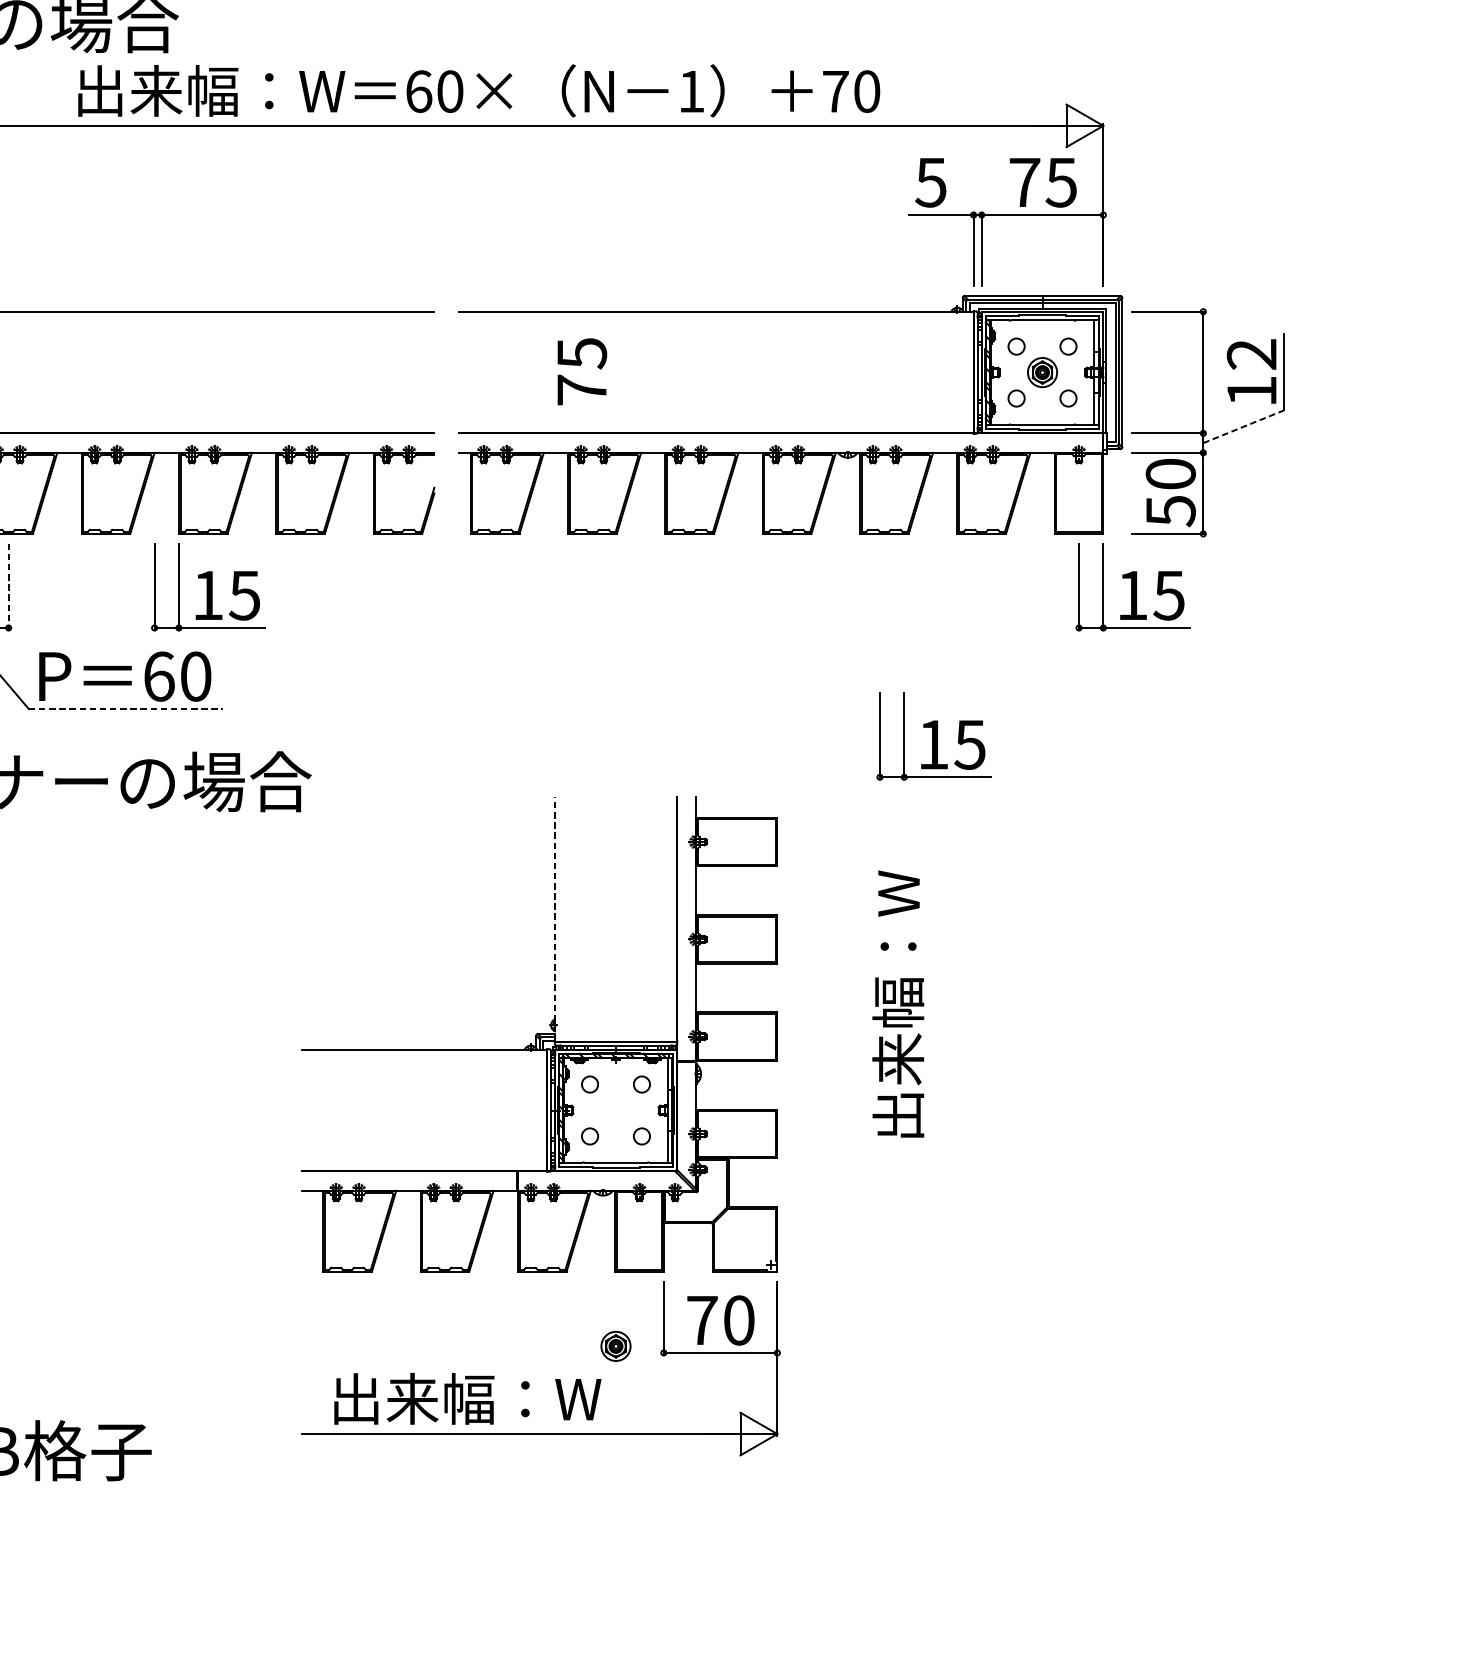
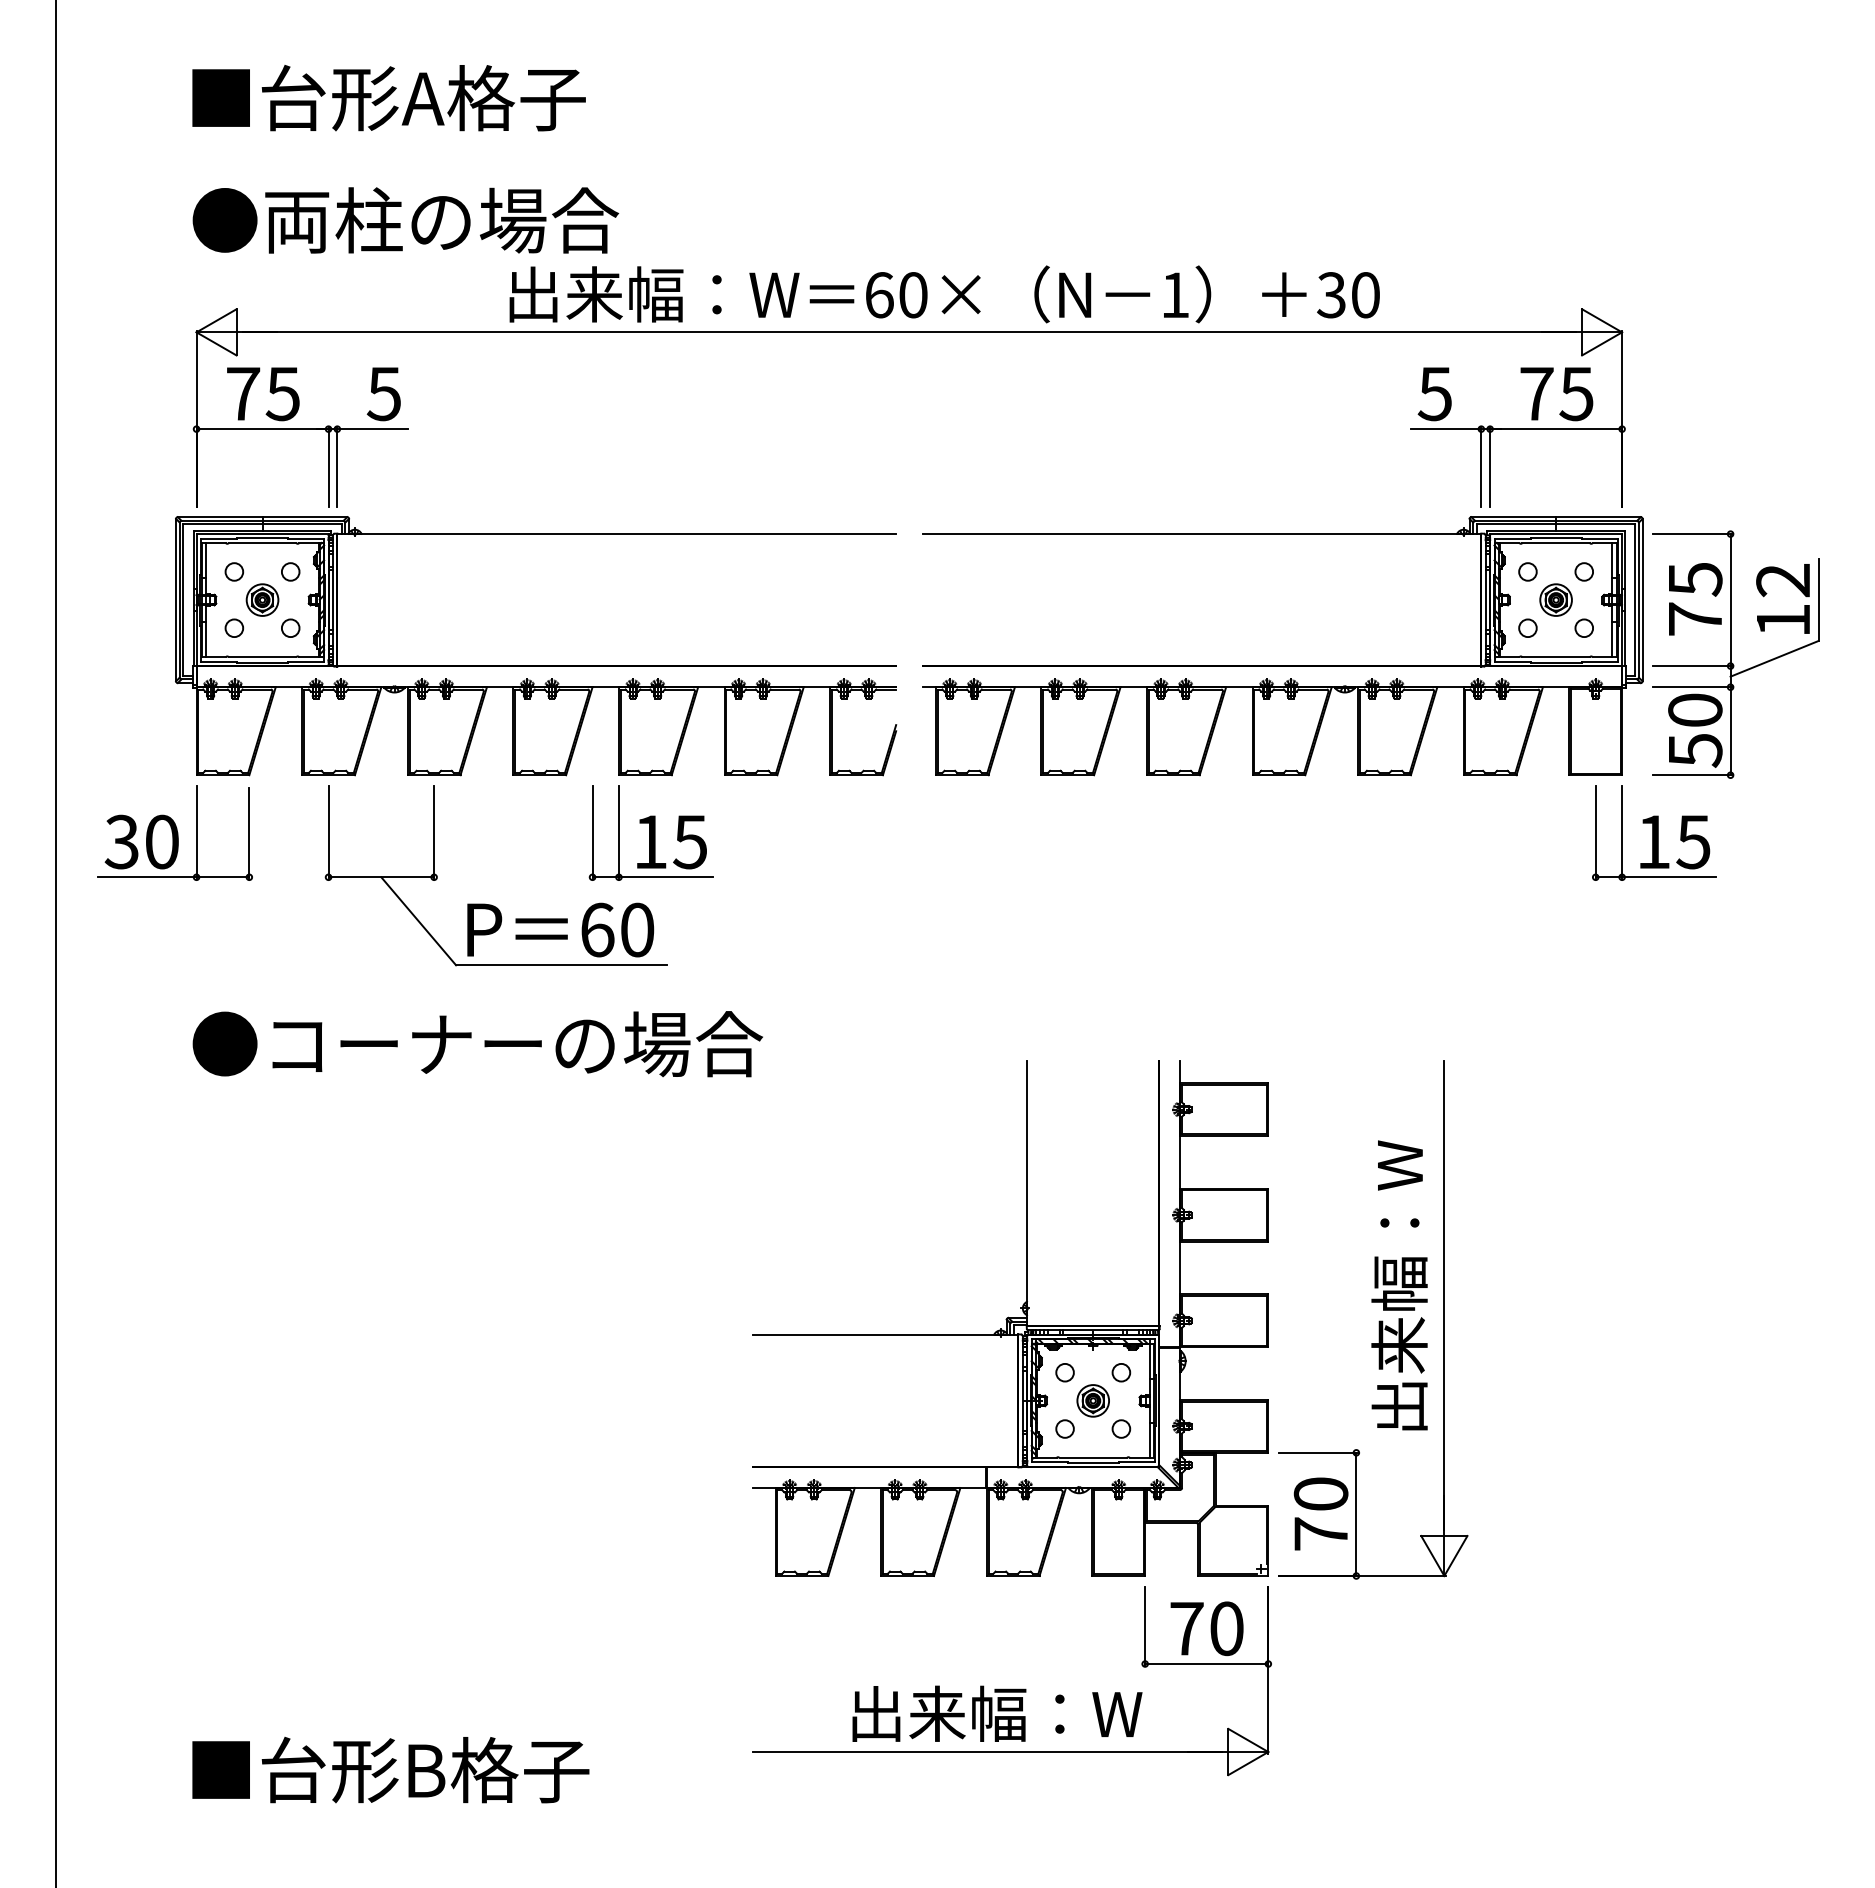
text: (835, 91) -> (1331, 295), 70 -> 30
text: (582, 372) -> (1695, 599), moved
line: (1244, 426) -> (1775, 658), dashed -> solid
line: (8, 586) -> (434, 832), dashed -> solid
line: (126, 709) -> (561, 965), dashed -> solid
part: (934, 736) -> (1438, 994), removed
line: (555, 919) -> (1027, 1193), dashed -> solid
part: (938, 1035) -> (1443, 1319), added
part: (615, 1346) -> (1092, 1400), moved
text: (467, 1398) -> (997, 1713), moved

